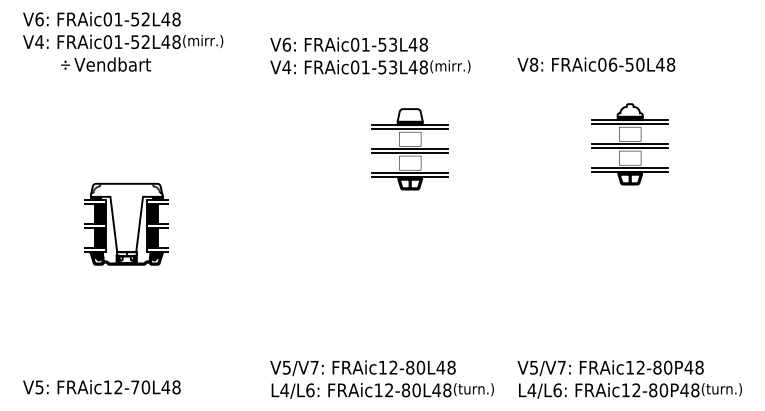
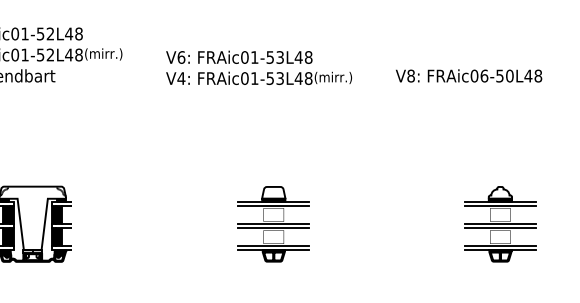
part: (629, 144) -> (499, 224), moved
part: (409, 149) -> (273, 224), moved

